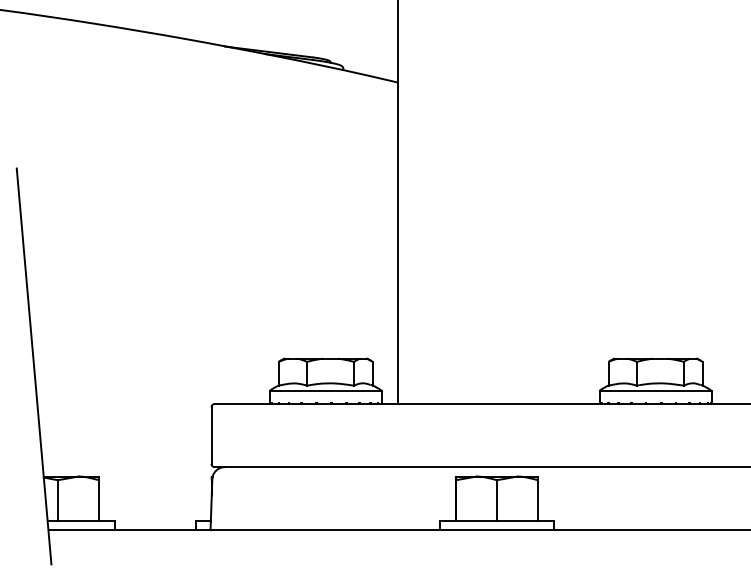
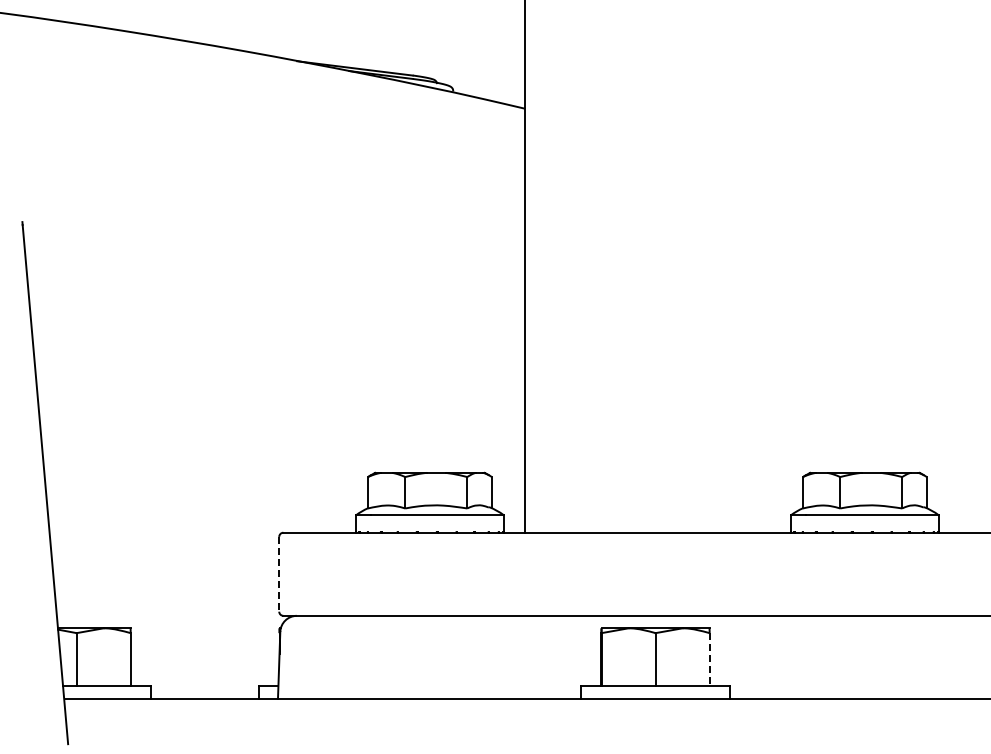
line: (211, 435) -> (279, 574), solid -> dashed
line: (537, 500) -> (709, 659), solid -> dashed

